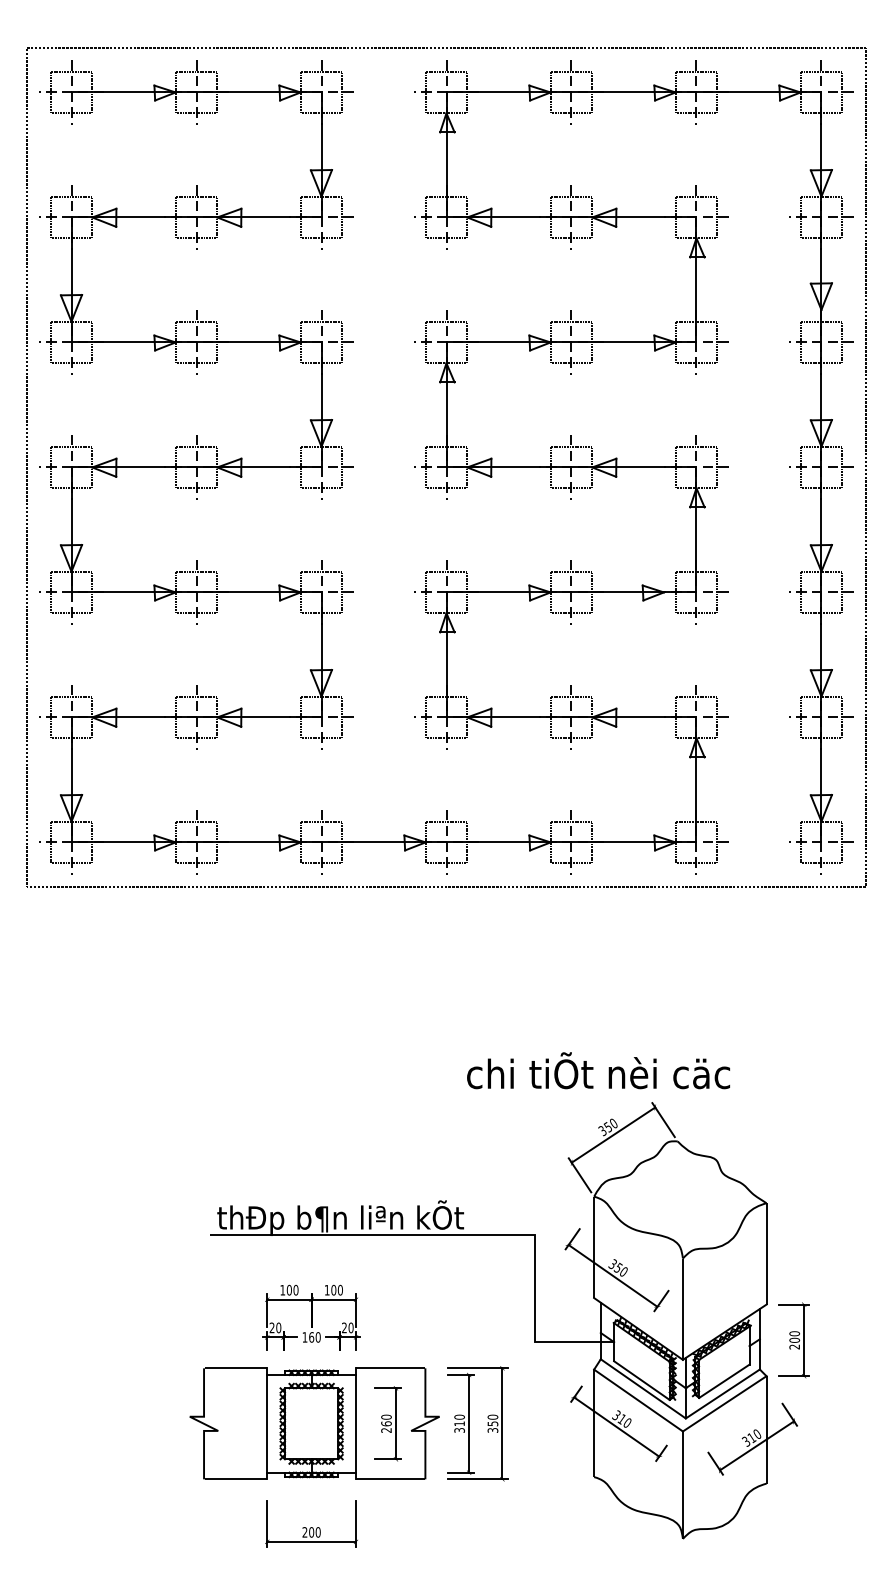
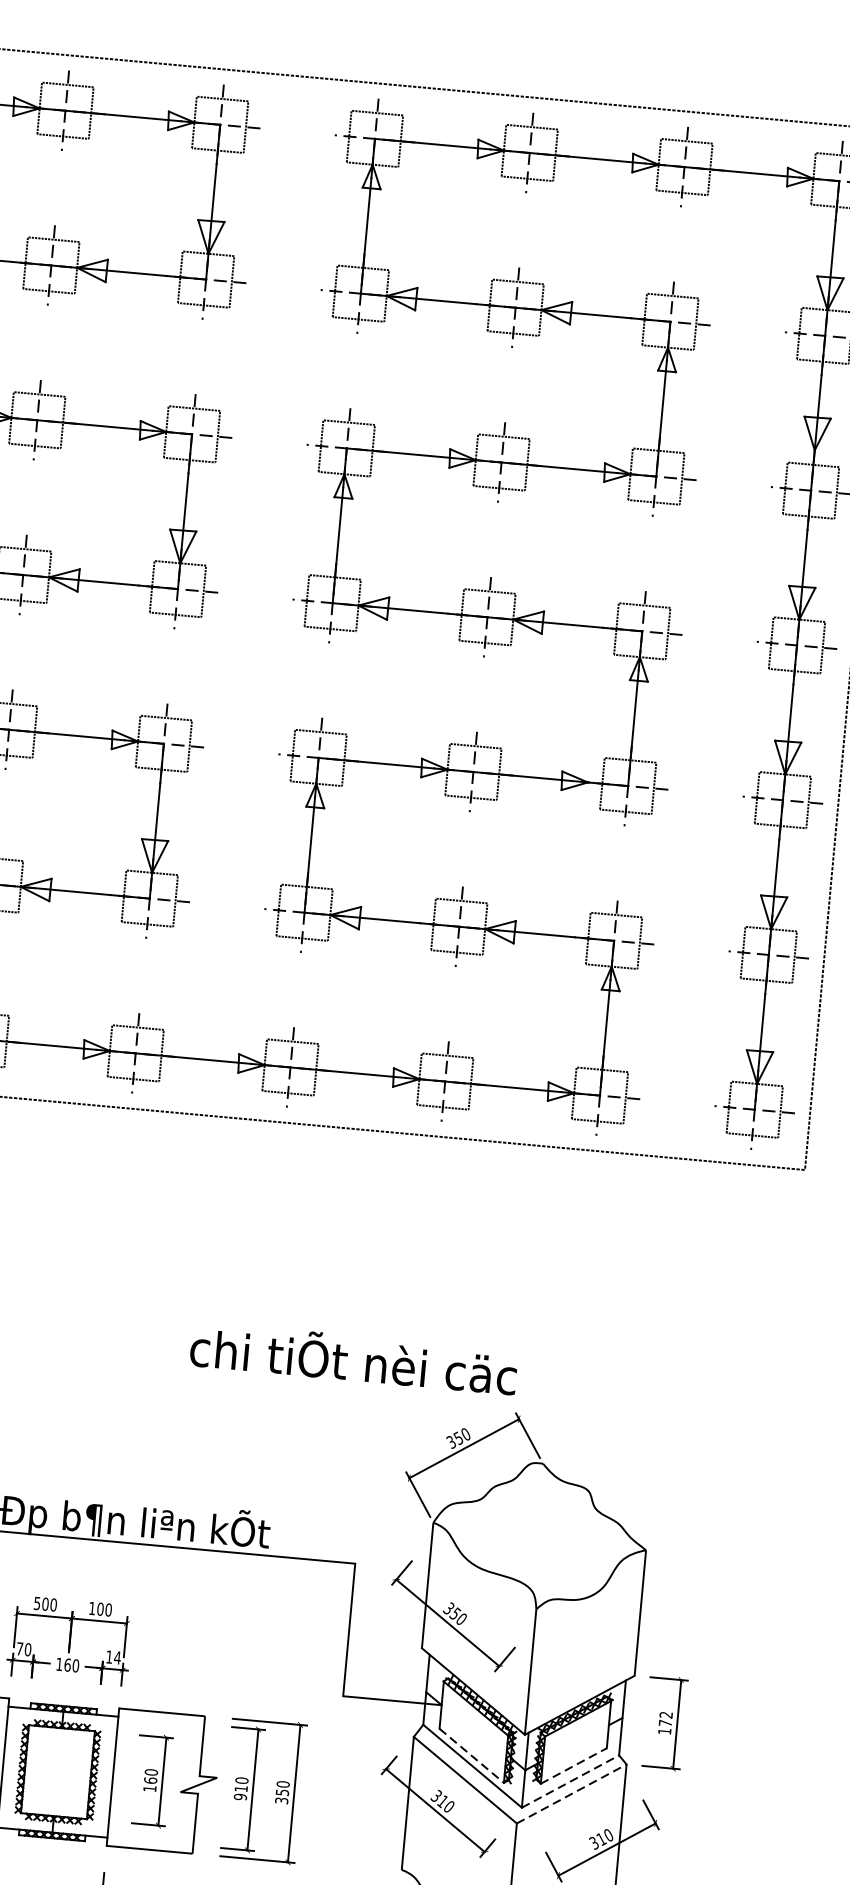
text: (598, 1070) -> (353, 1357), moved
text: (282, 1290) -> (36, 1603), 100 -> 500
text: (271, 1327) -> (19, 1648), 20 -> 70
text: (347, 1327) -> (113, 1656), 20 -> 14
text: (794, 1340) -> (665, 1723), 200 -> 172
line: (641, 1380) -> (471, 1755), solid -> dashed
line: (724, 1381) -> (573, 1766), solid -> dashed
line: (723, 1393) -> (571, 1781), solid -> dashed
line: (725, 1403) -> (572, 1793), solid -> dashed
text: (386, 1430) -> (149, 1788), 260 -> 160
text: (459, 1430) -> (240, 1797), 310 -> 910

